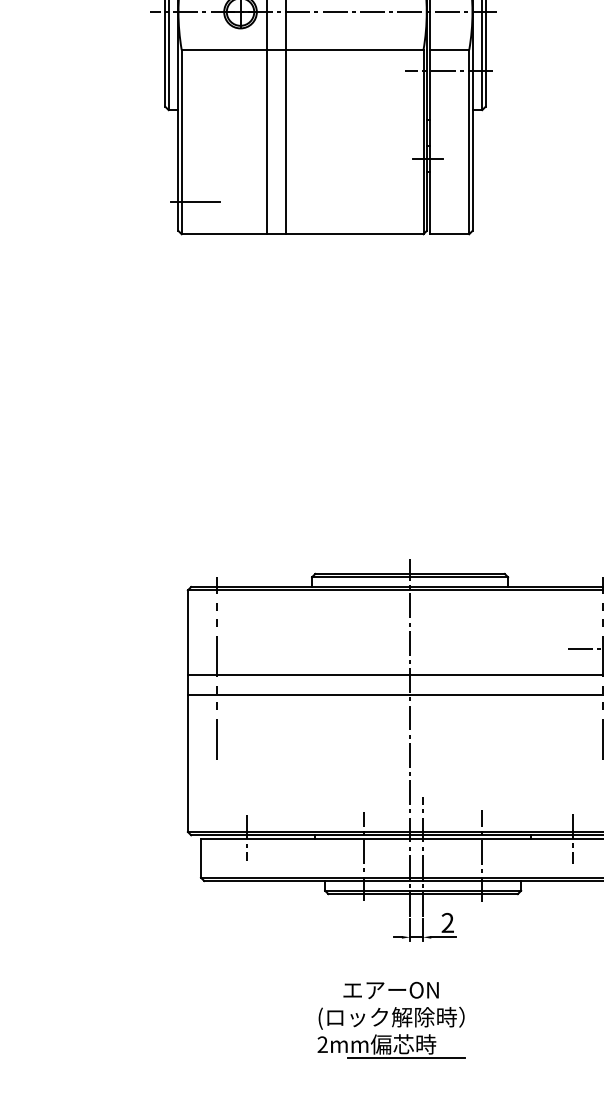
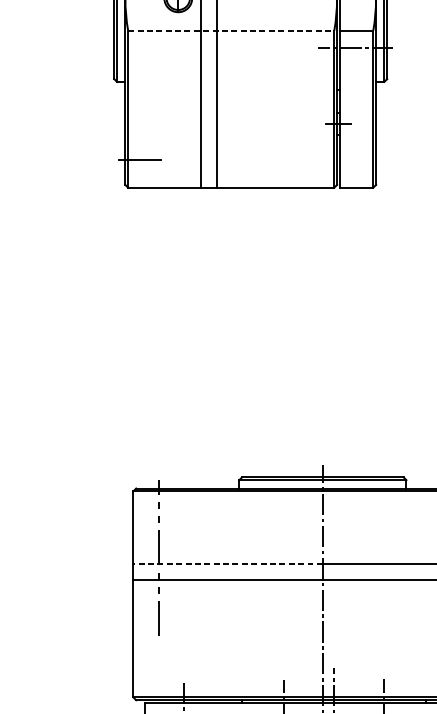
line: (302, 50) -> (231, 31), solid -> dashed
line: (298, 675) -> (227, 563), solid -> dashed

